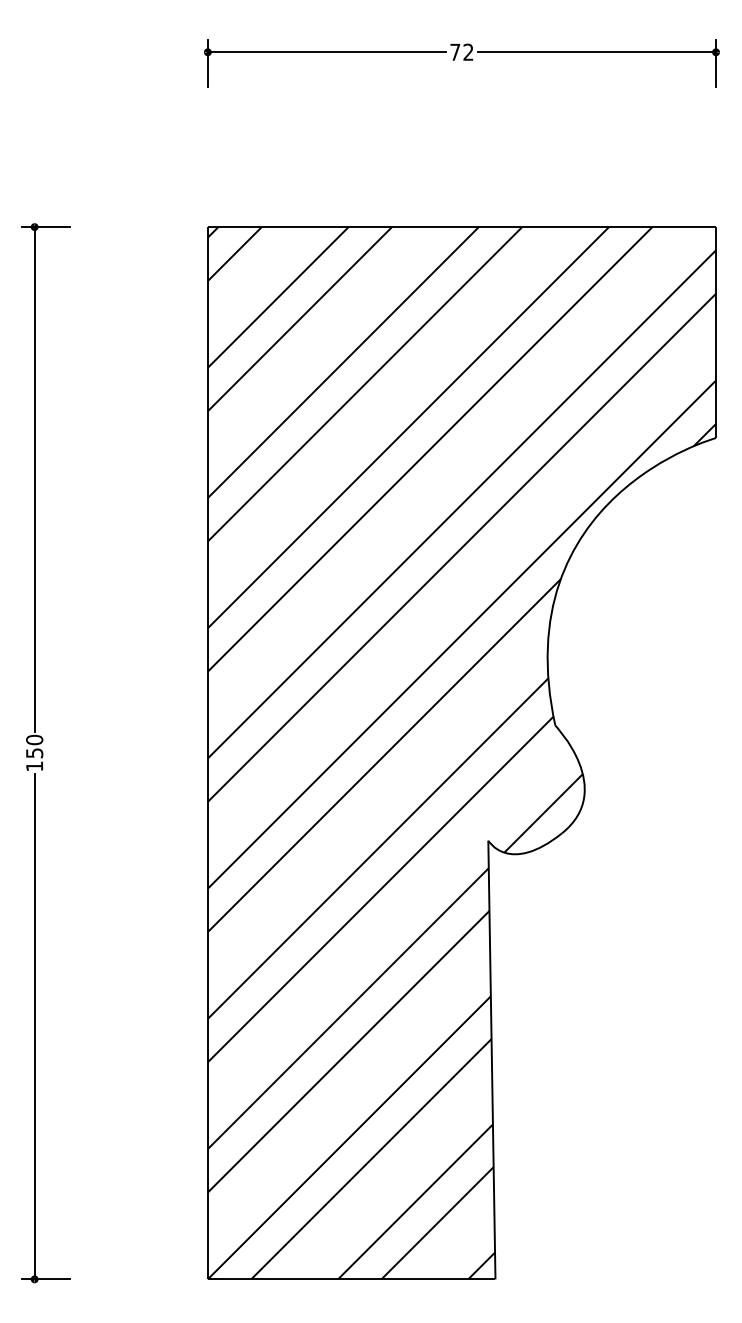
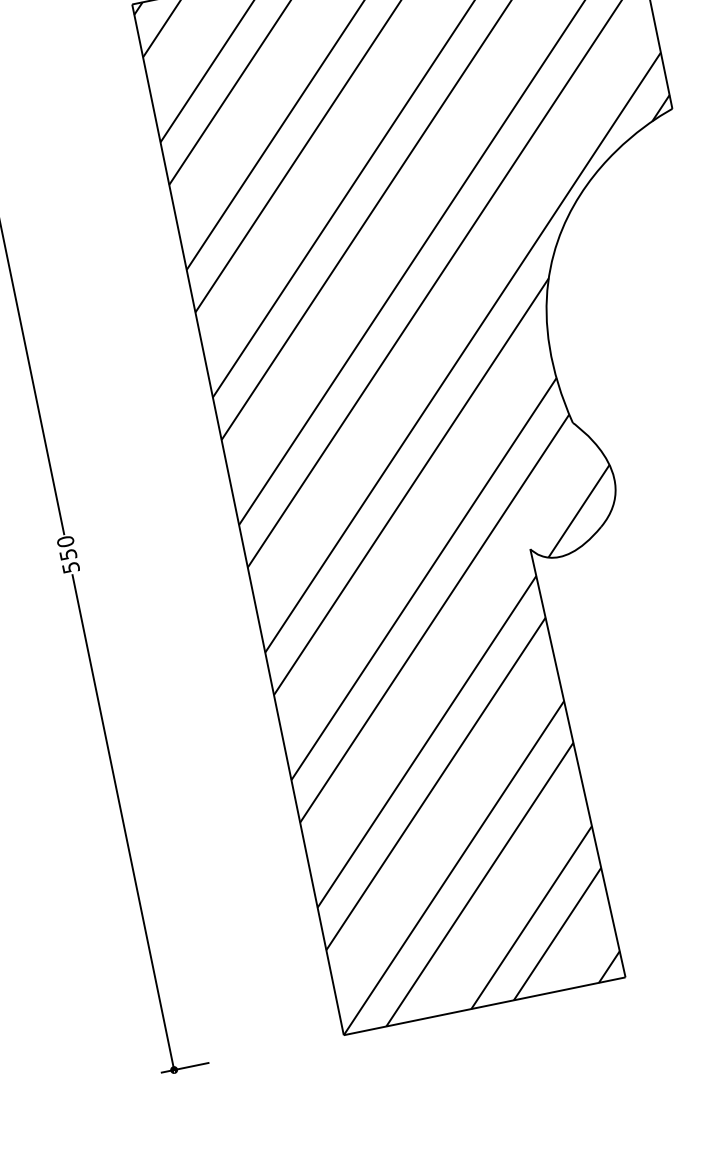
text: (34, 766) -> (70, 567), 150 -> 550

